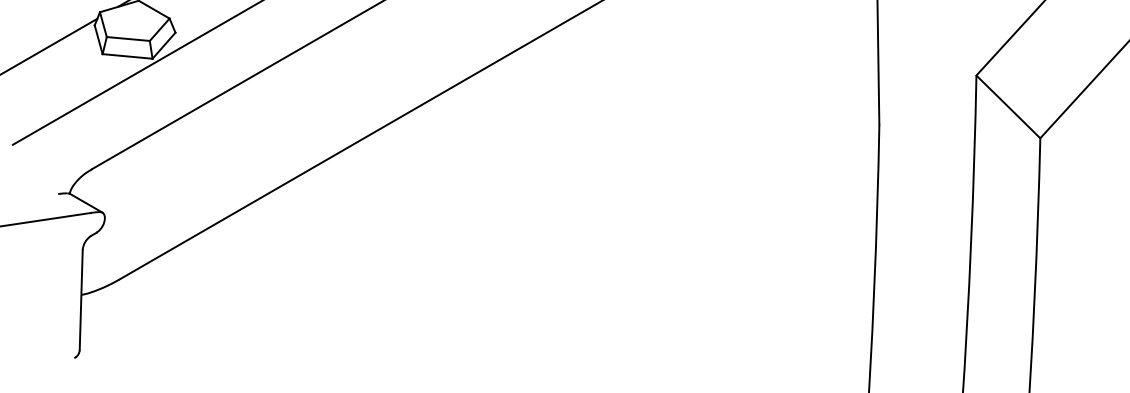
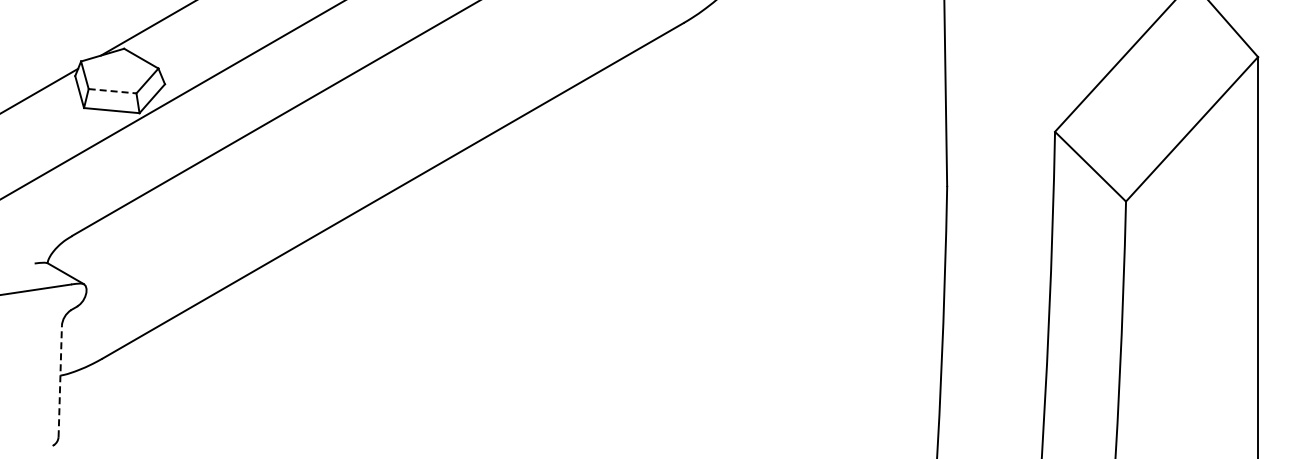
line: (128, 39) -> (112, 91), solid -> dashed
line: (81, 300) -> (60, 381), solid -> dashed

